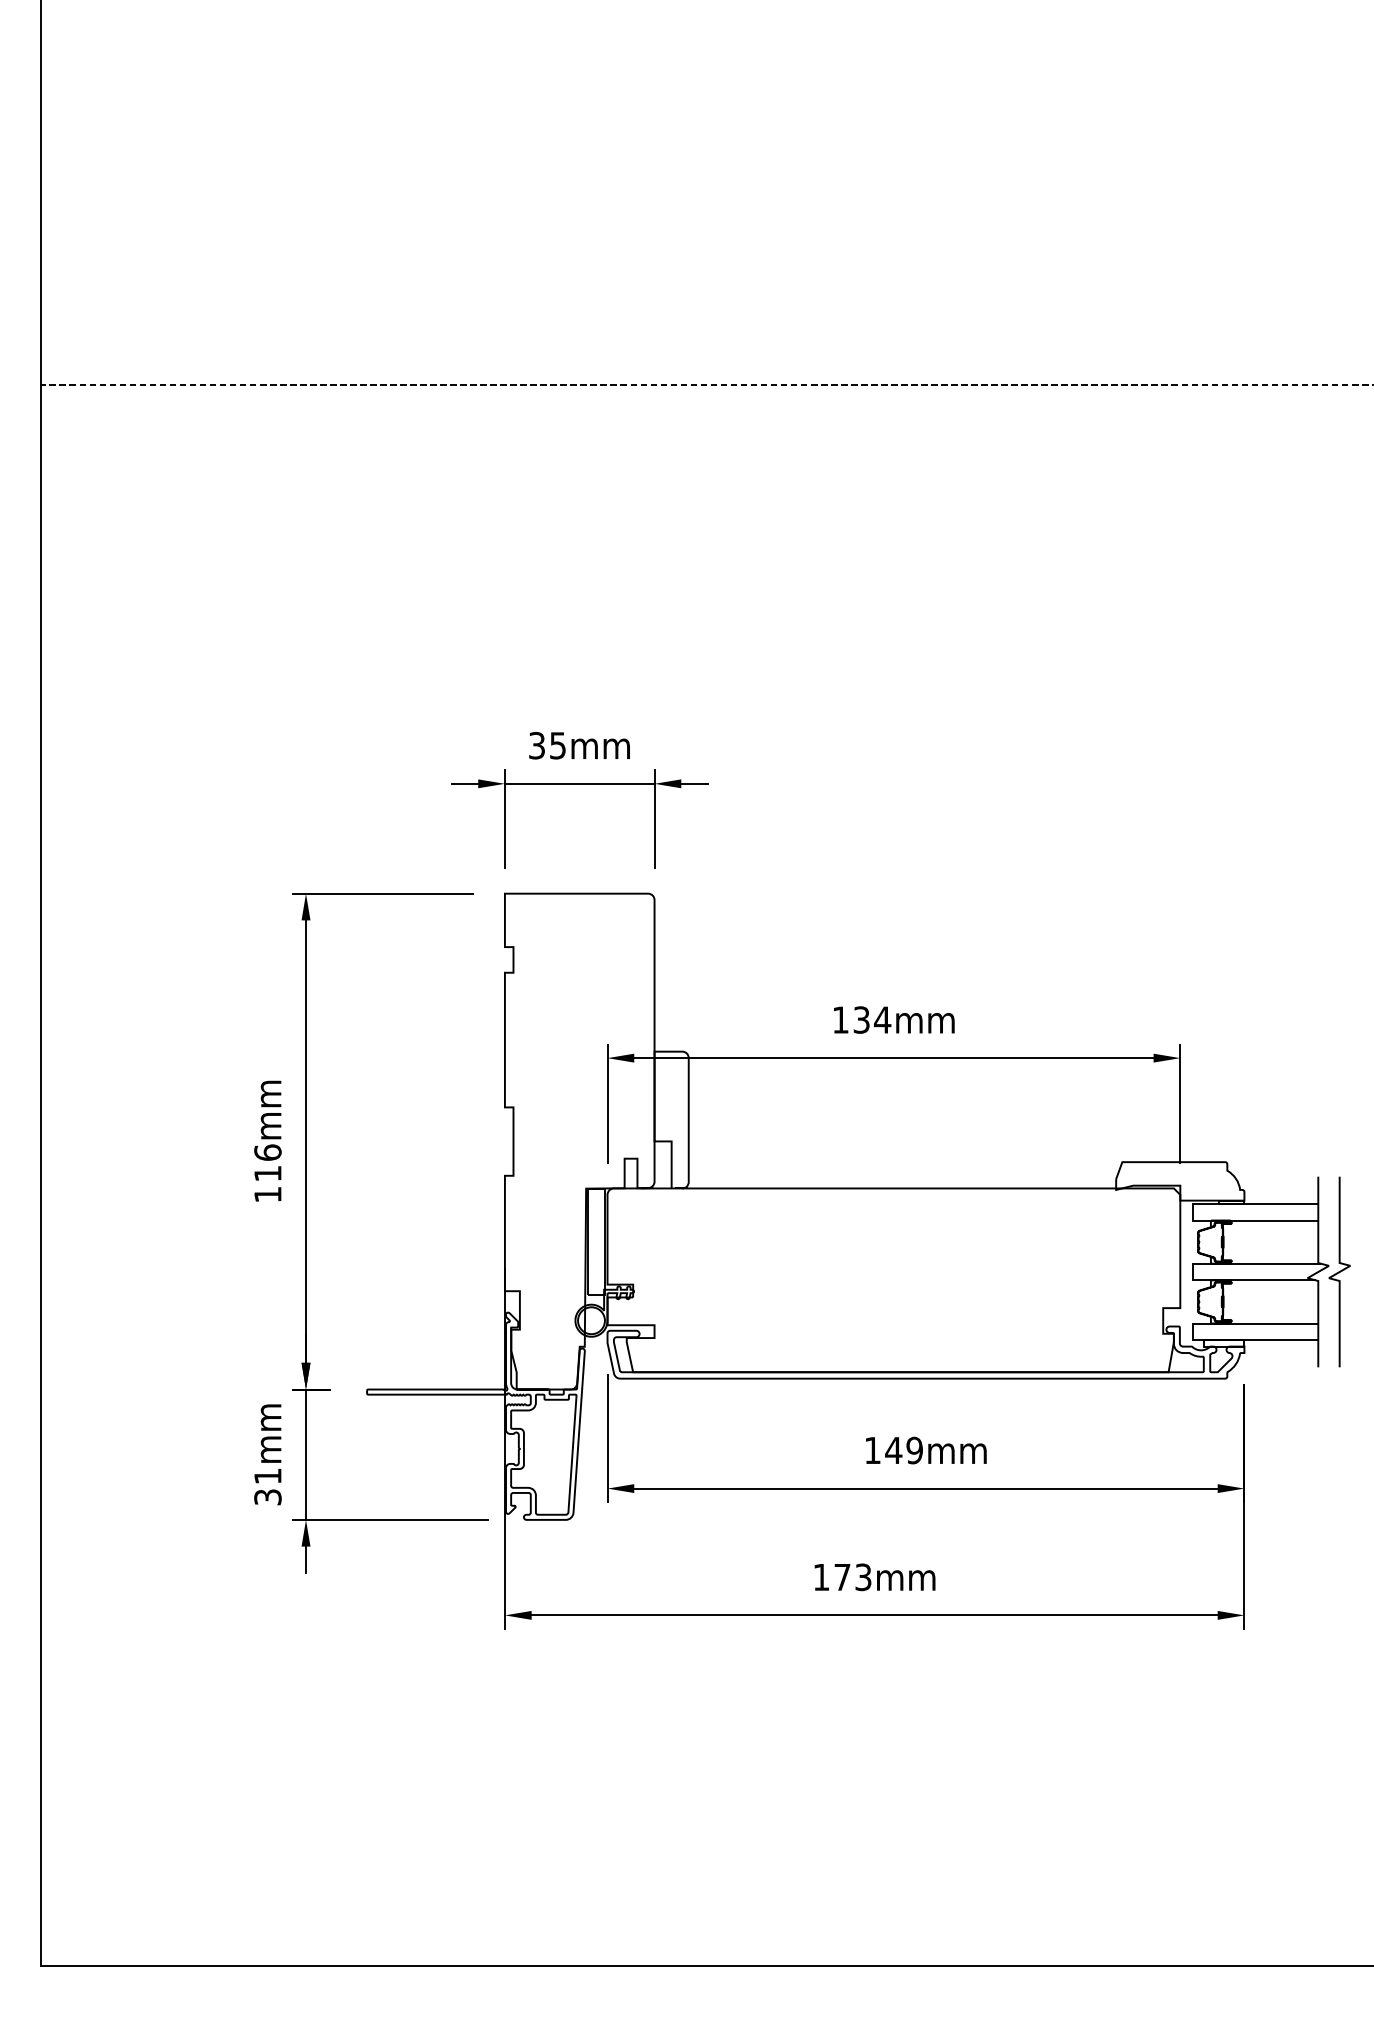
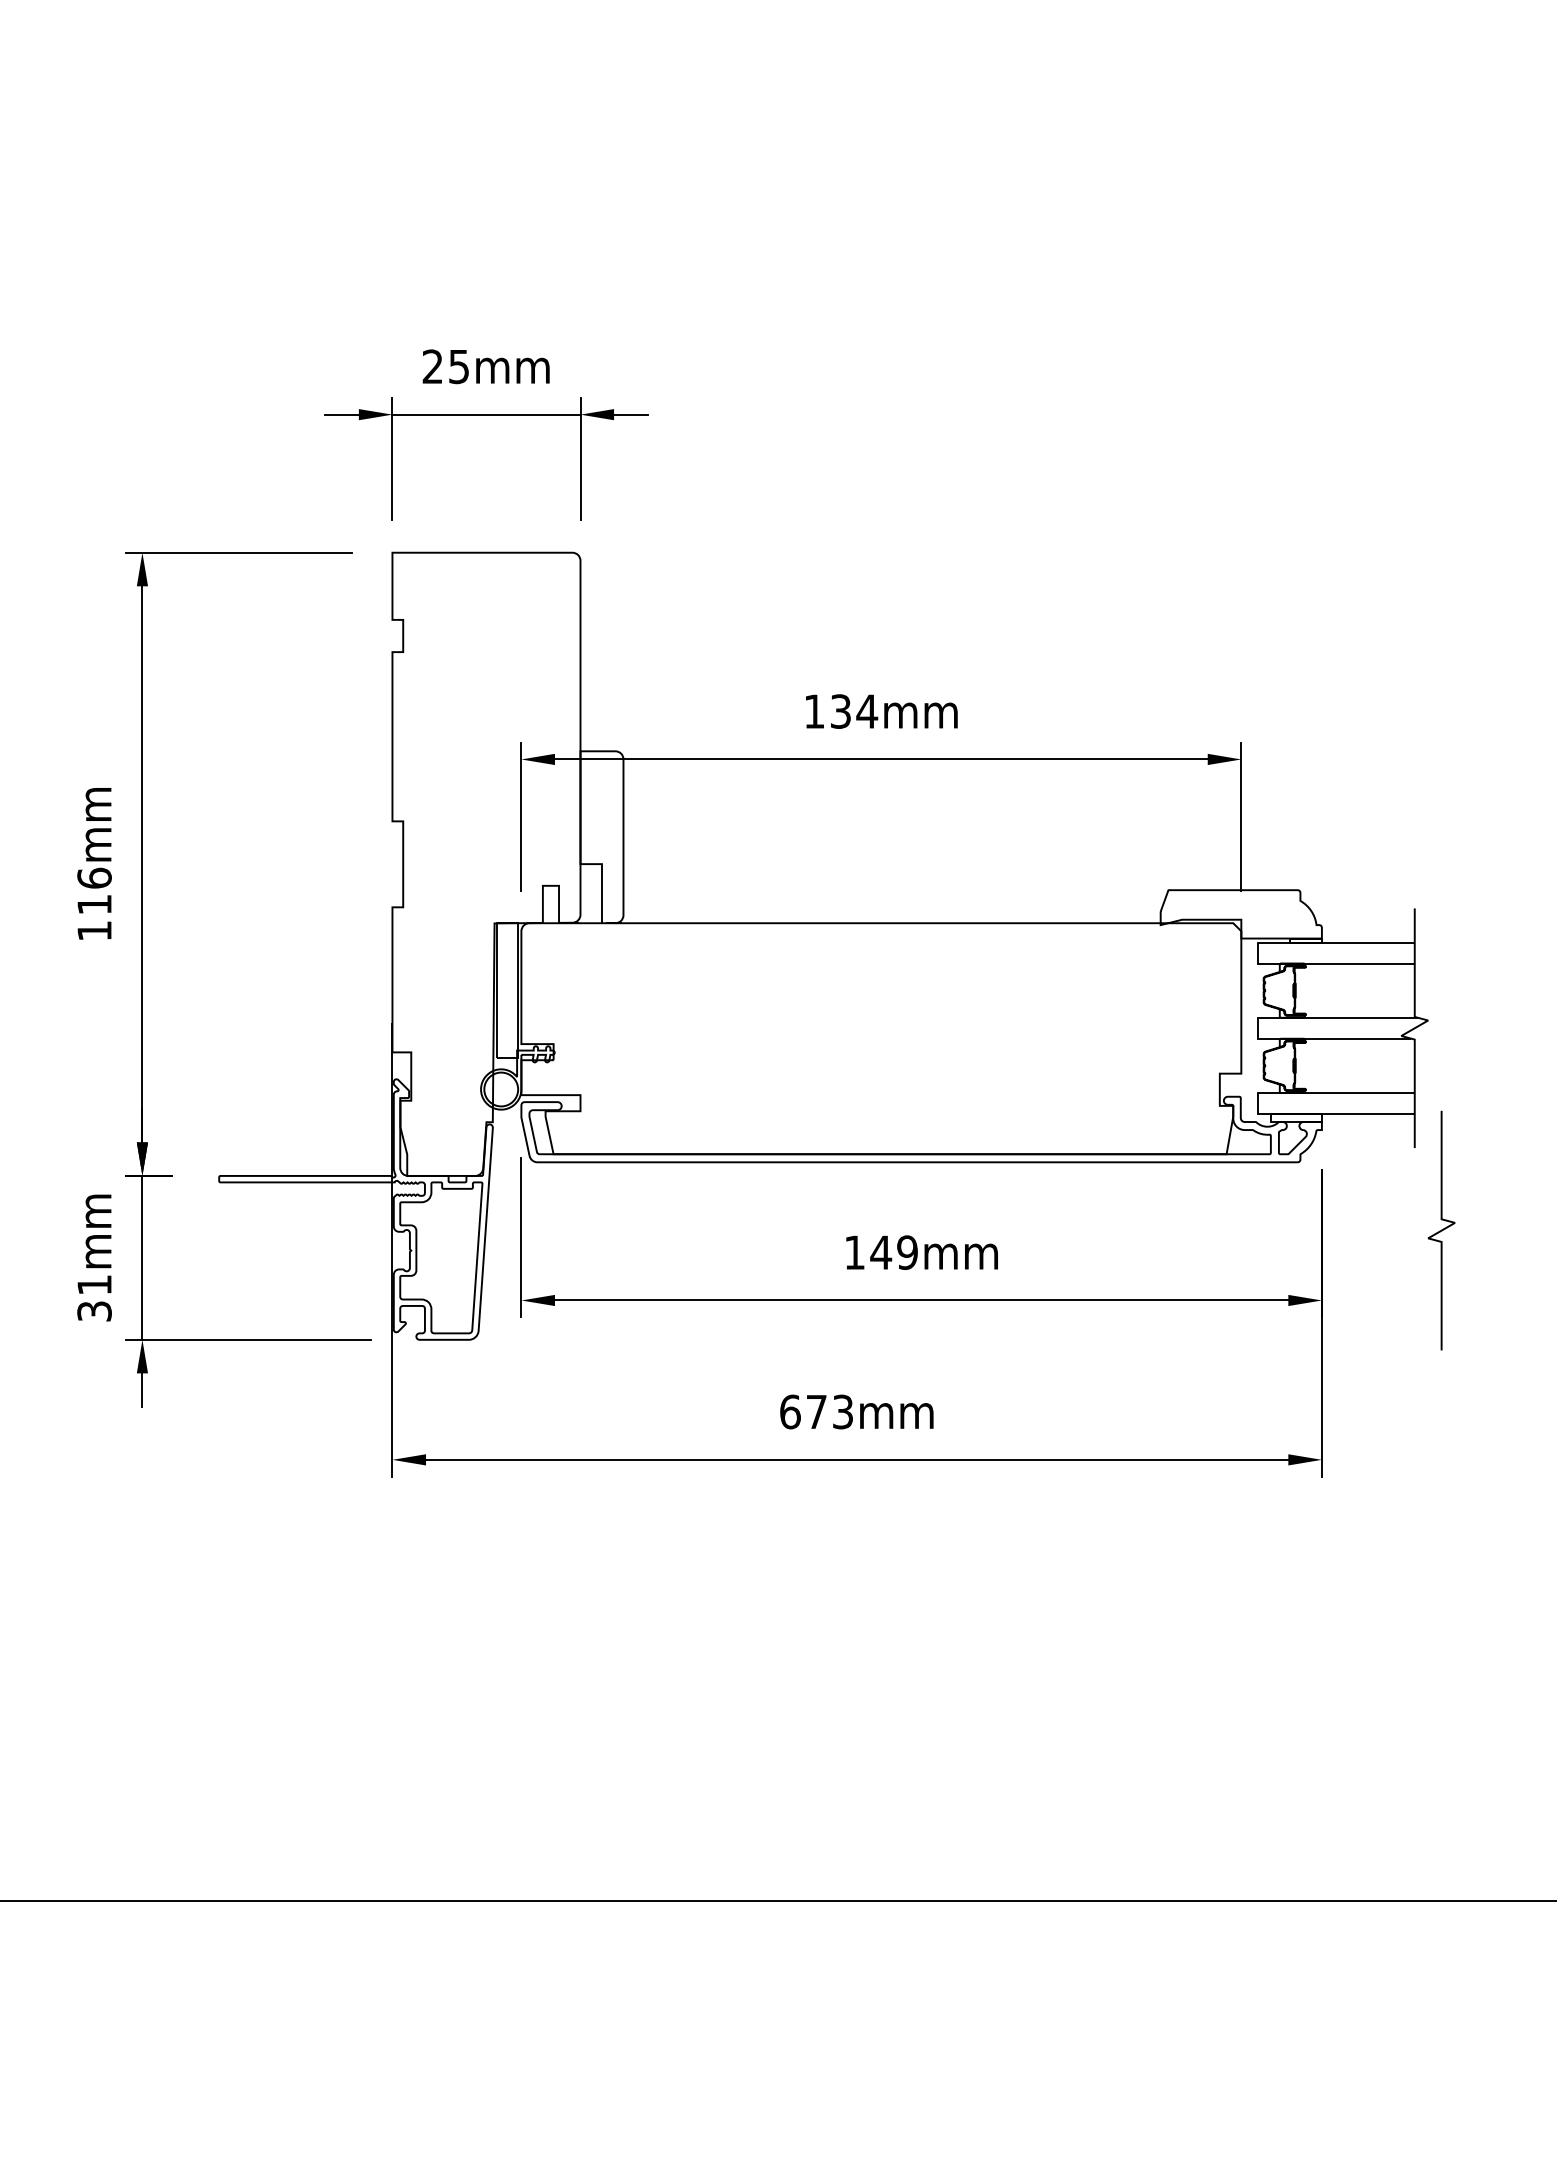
text: (536, 745) -> (432, 366), 35mm -> 25mm
curve: (1339, 1271) -> (1441, 1229), moved
text: (821, 1577) -> (790, 1412), 173mm -> 673mm

